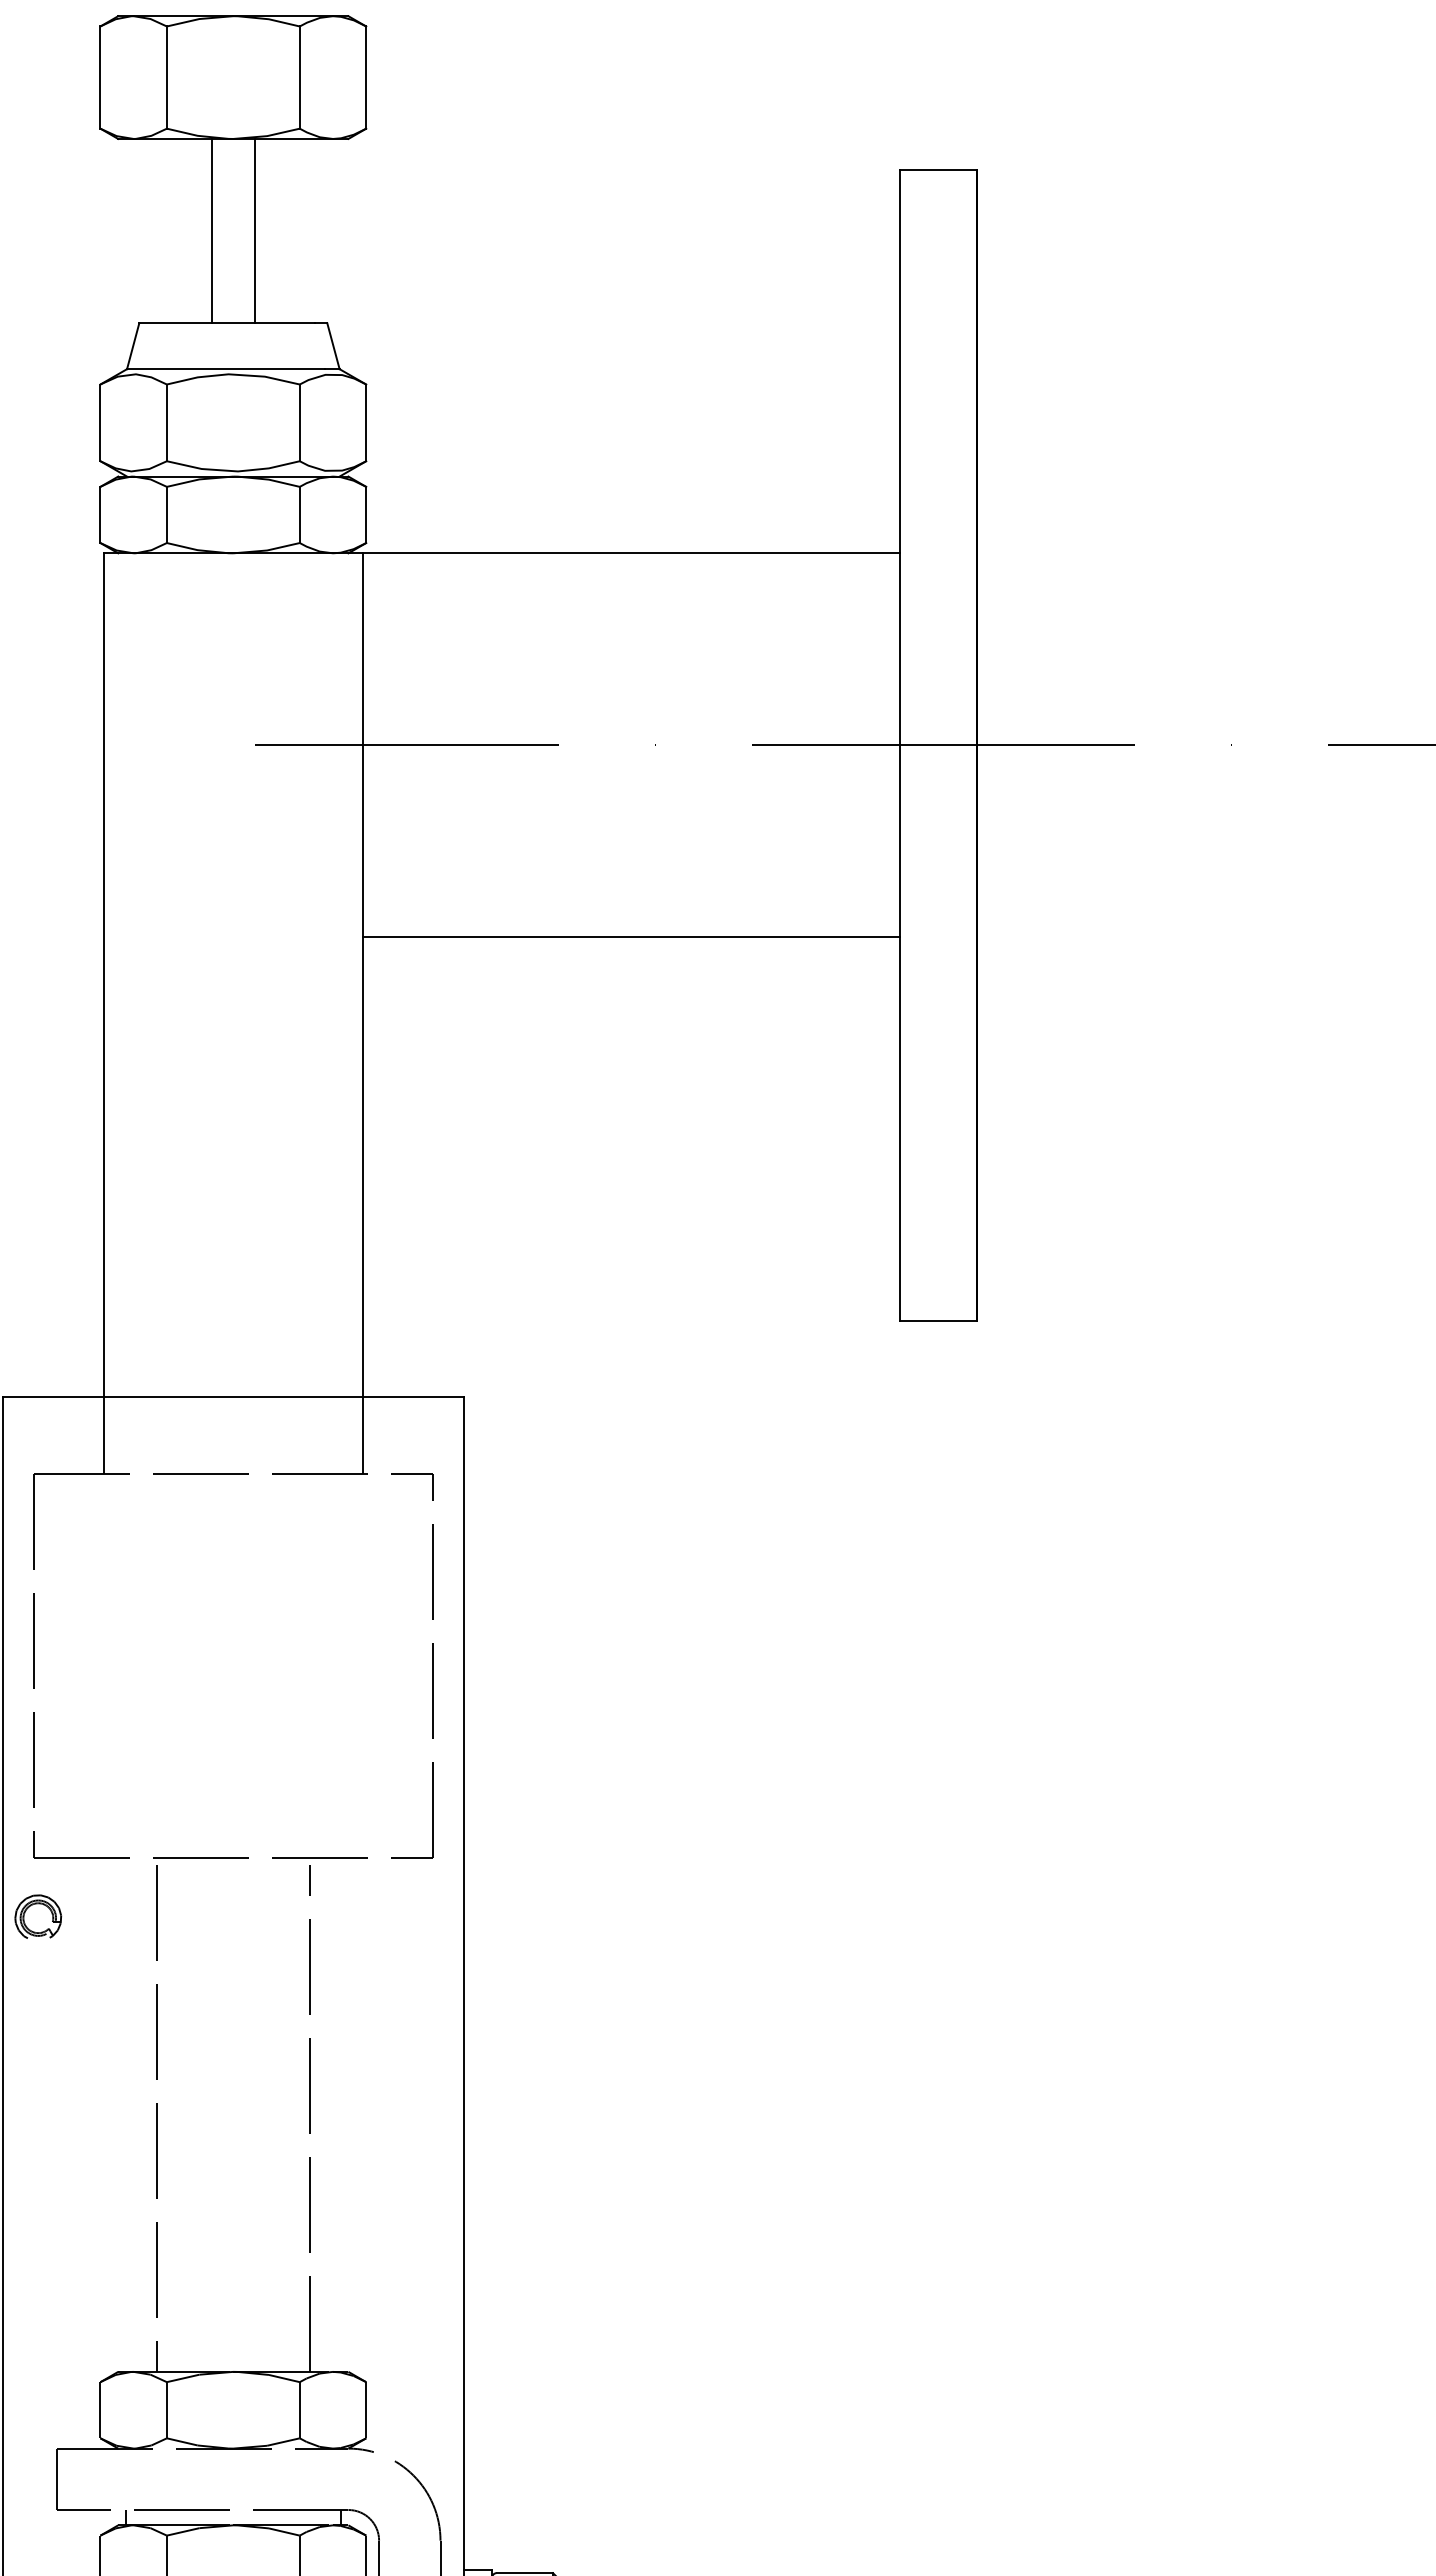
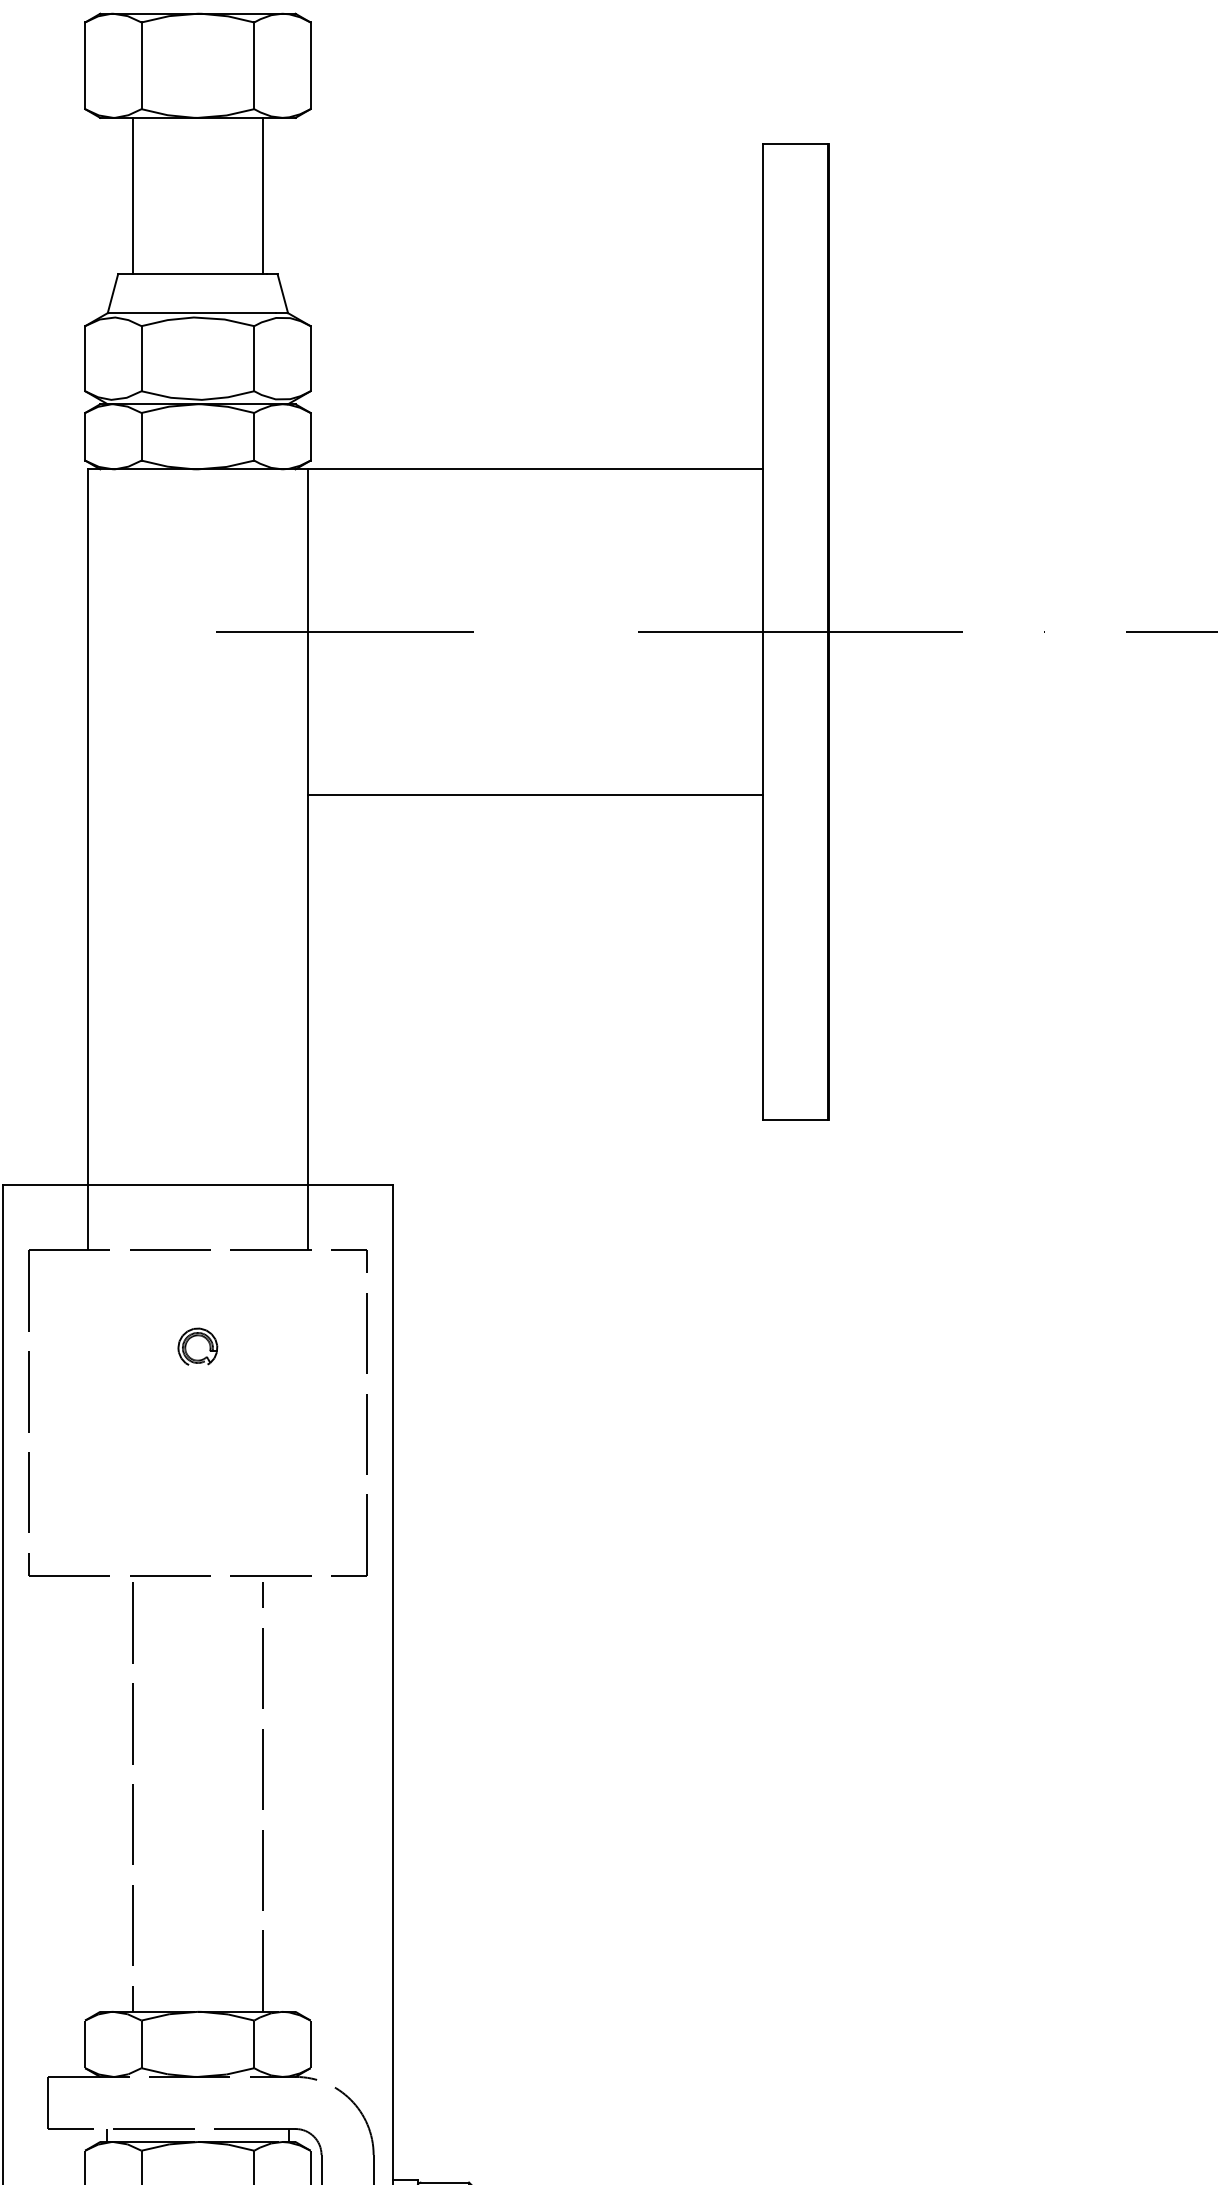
line: (211, 230) -> (132, 195), moved
line: (255, 230) -> (263, 195), moved
part: (38, 1916) -> (198, 1346), moved

